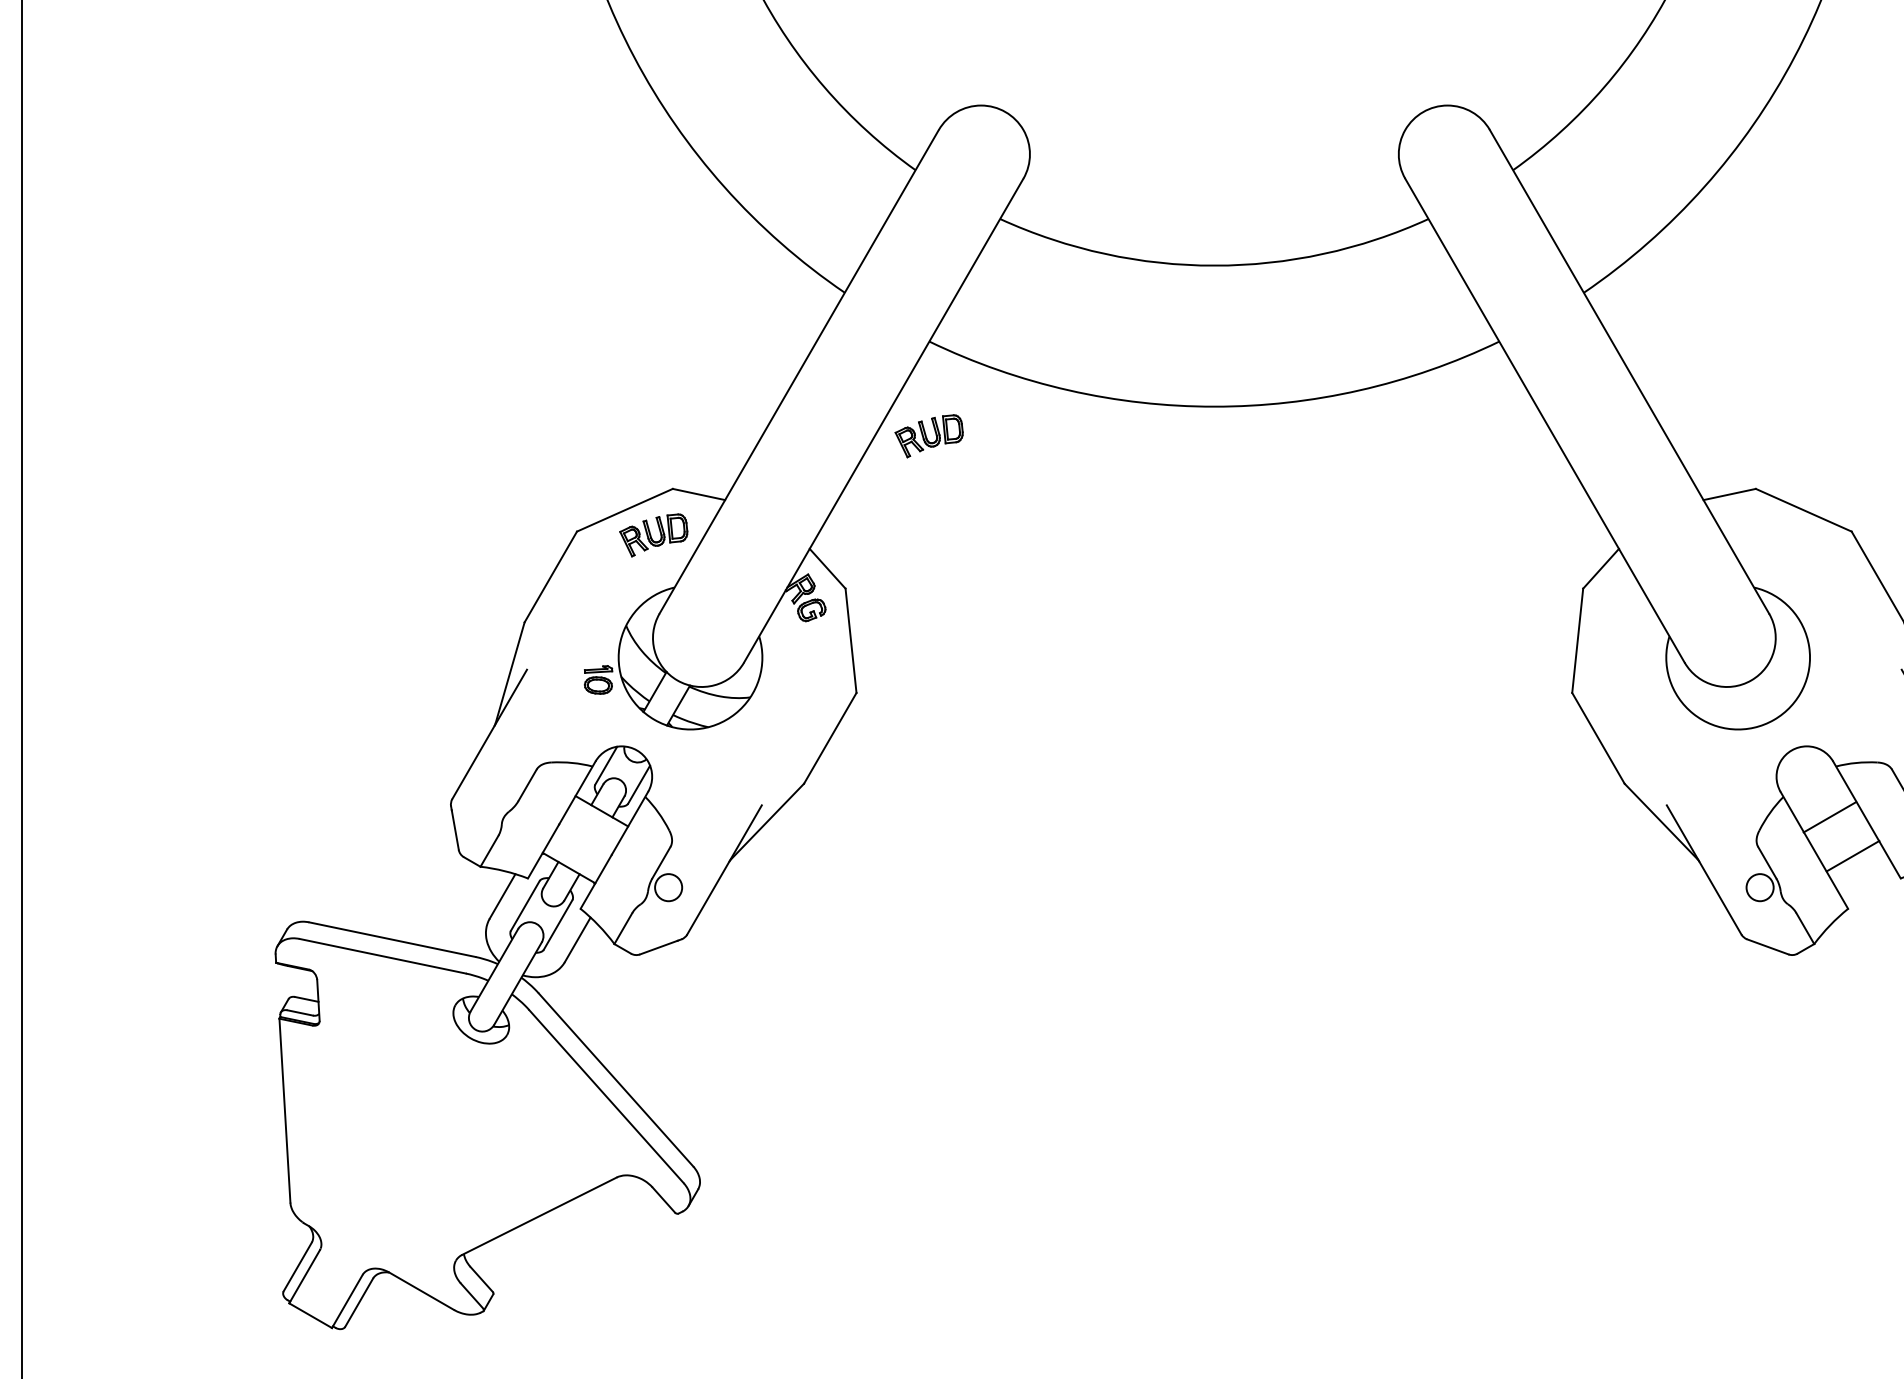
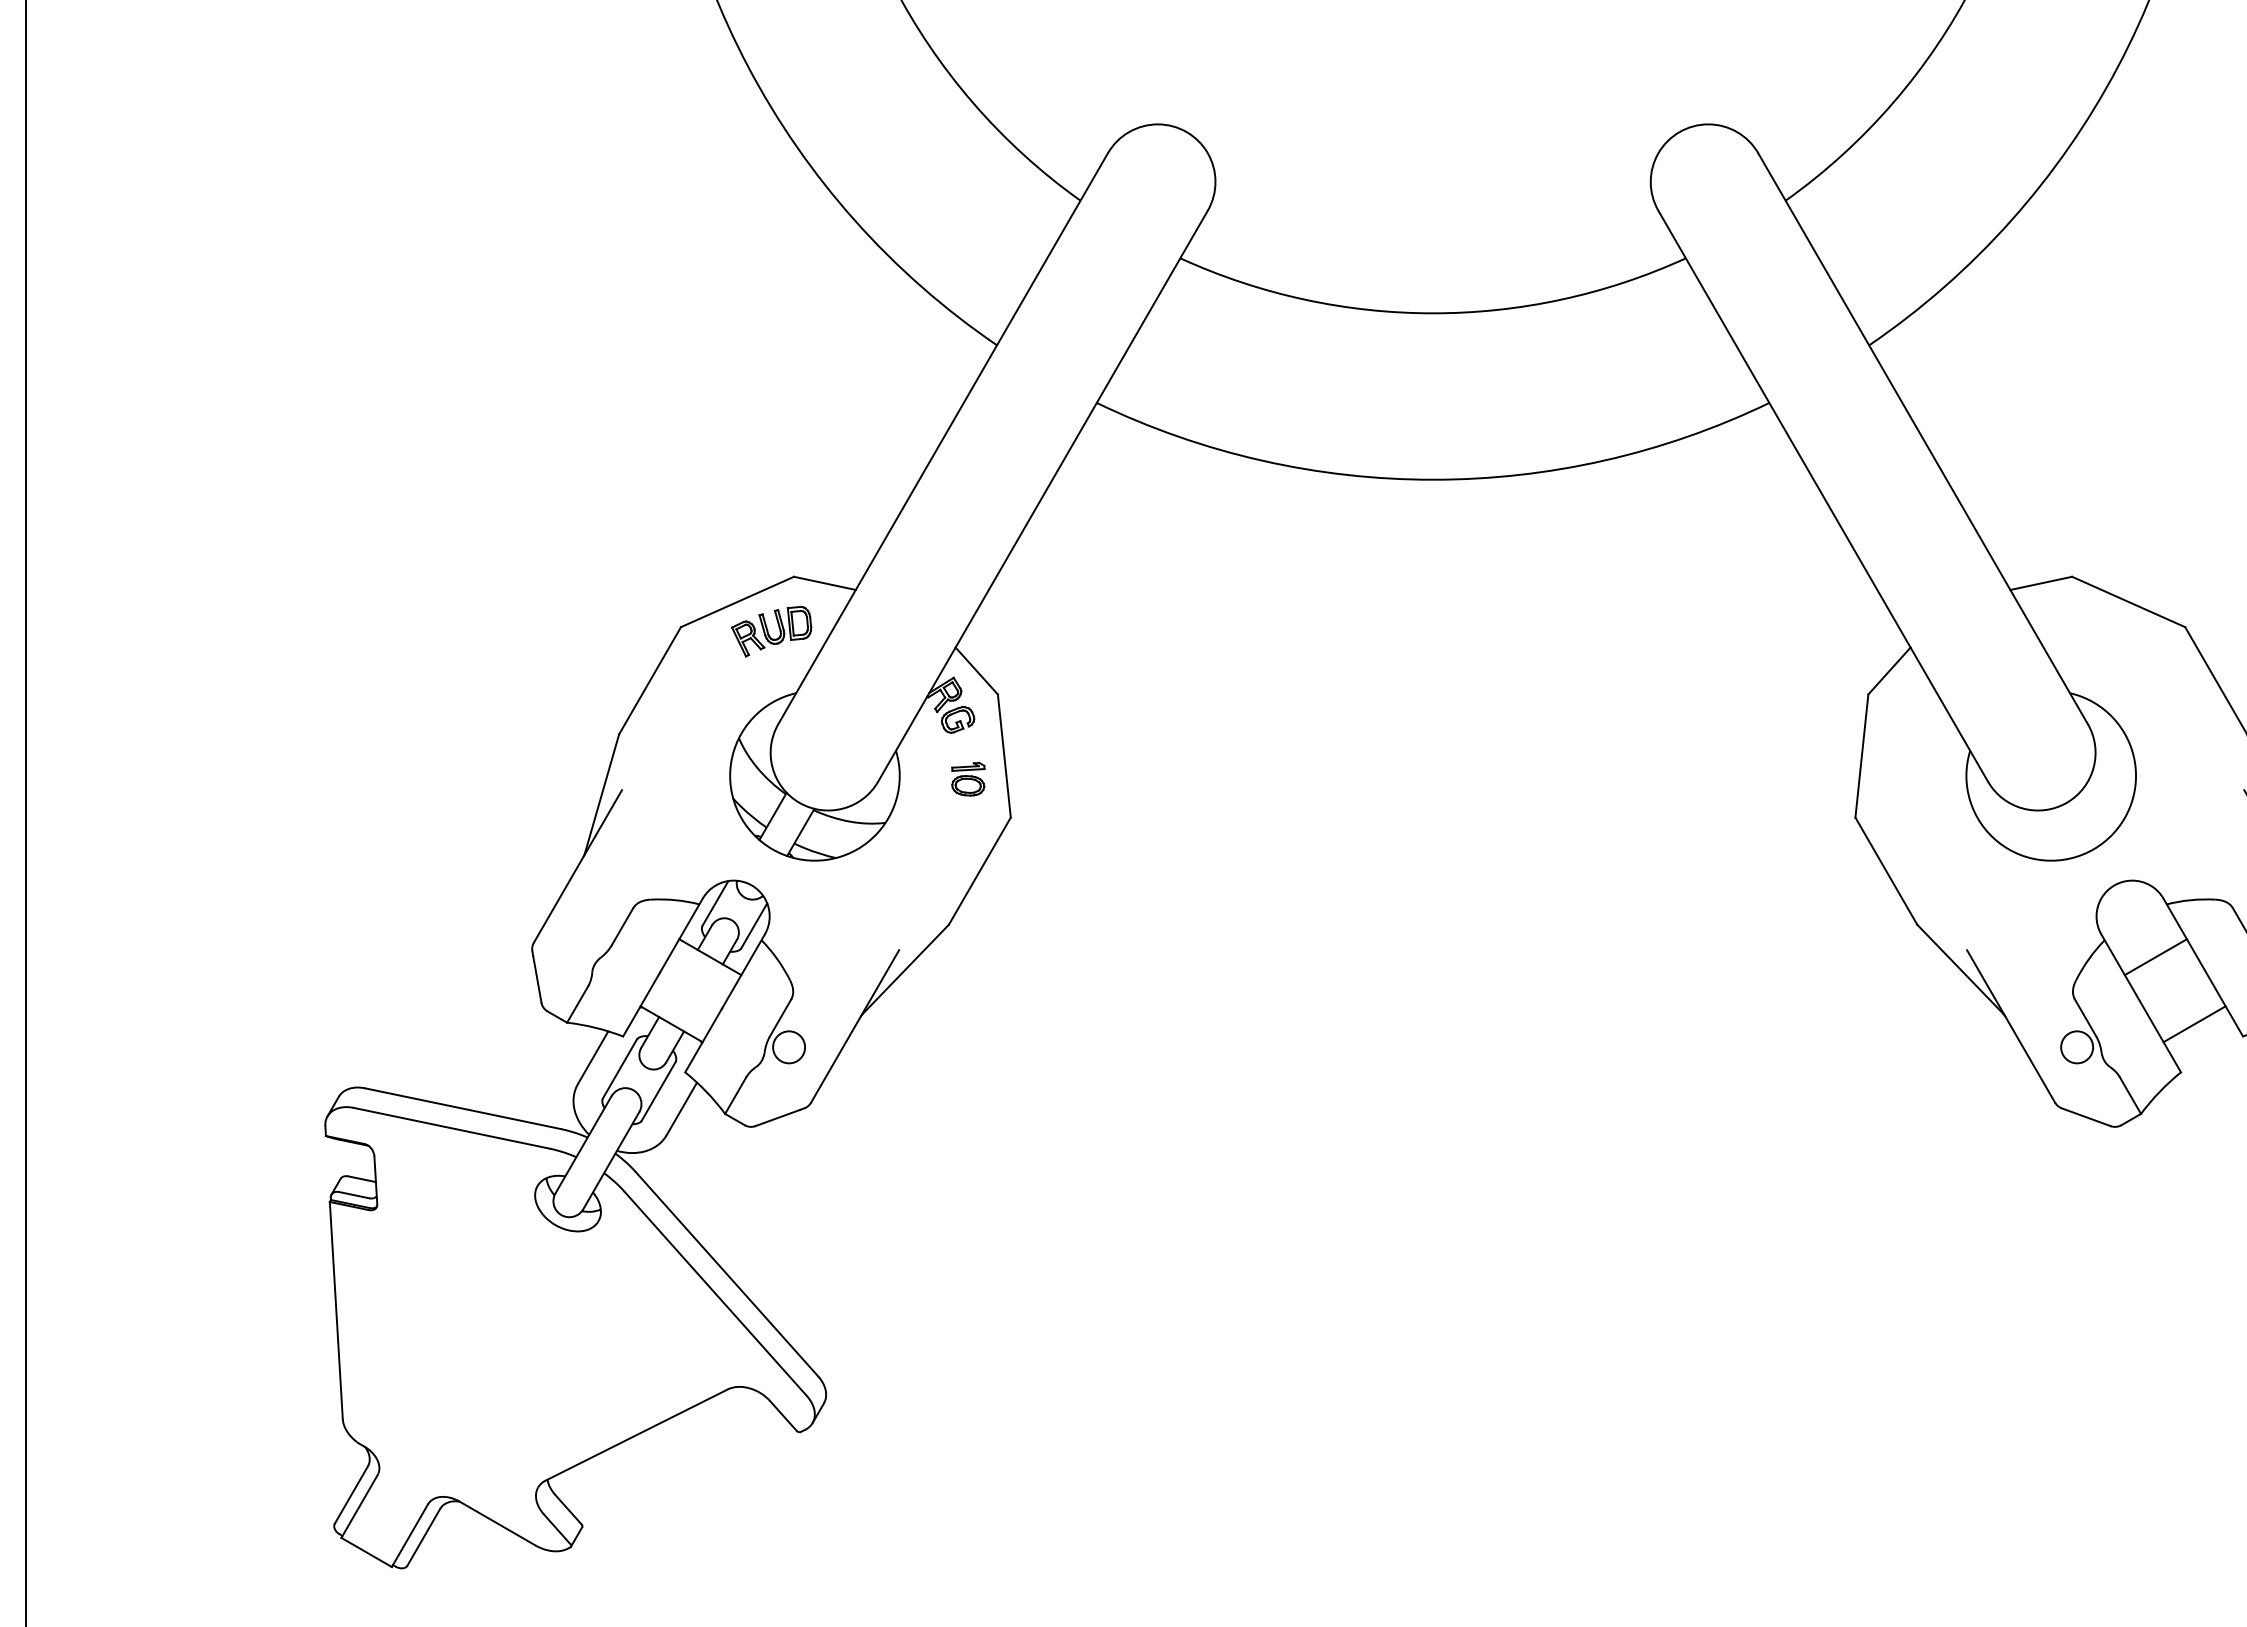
part: (929, 436) -> (1096, 514), removed
part: (598, 679) -> (968, 778), moved
line: (1829, 817) -> (2194, 1024), moved
line: (1852, 856) -> (2155, 957), moved

